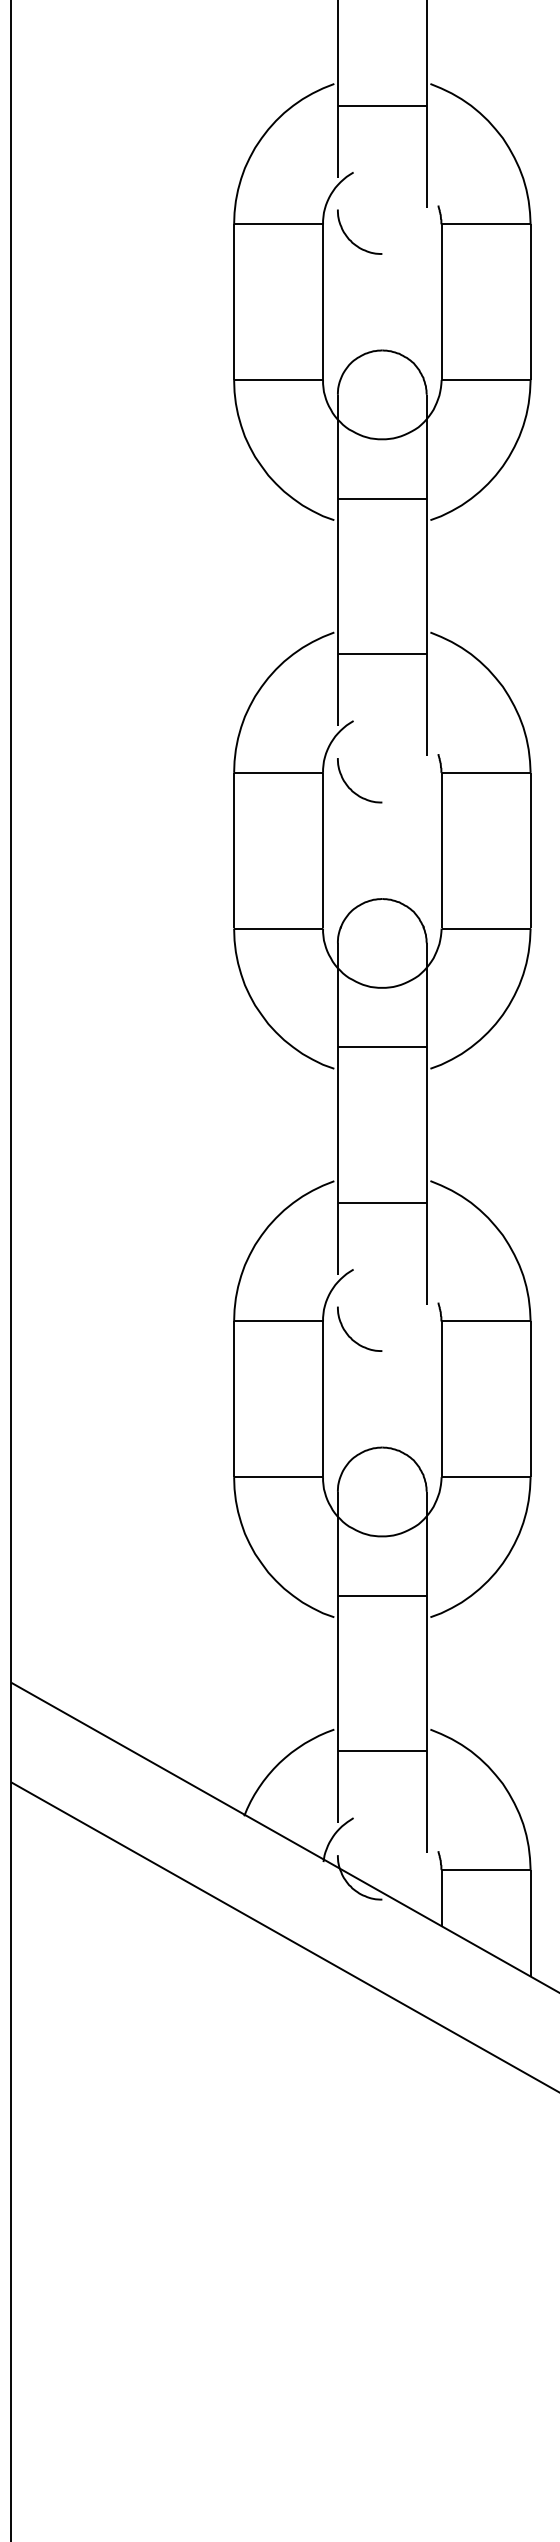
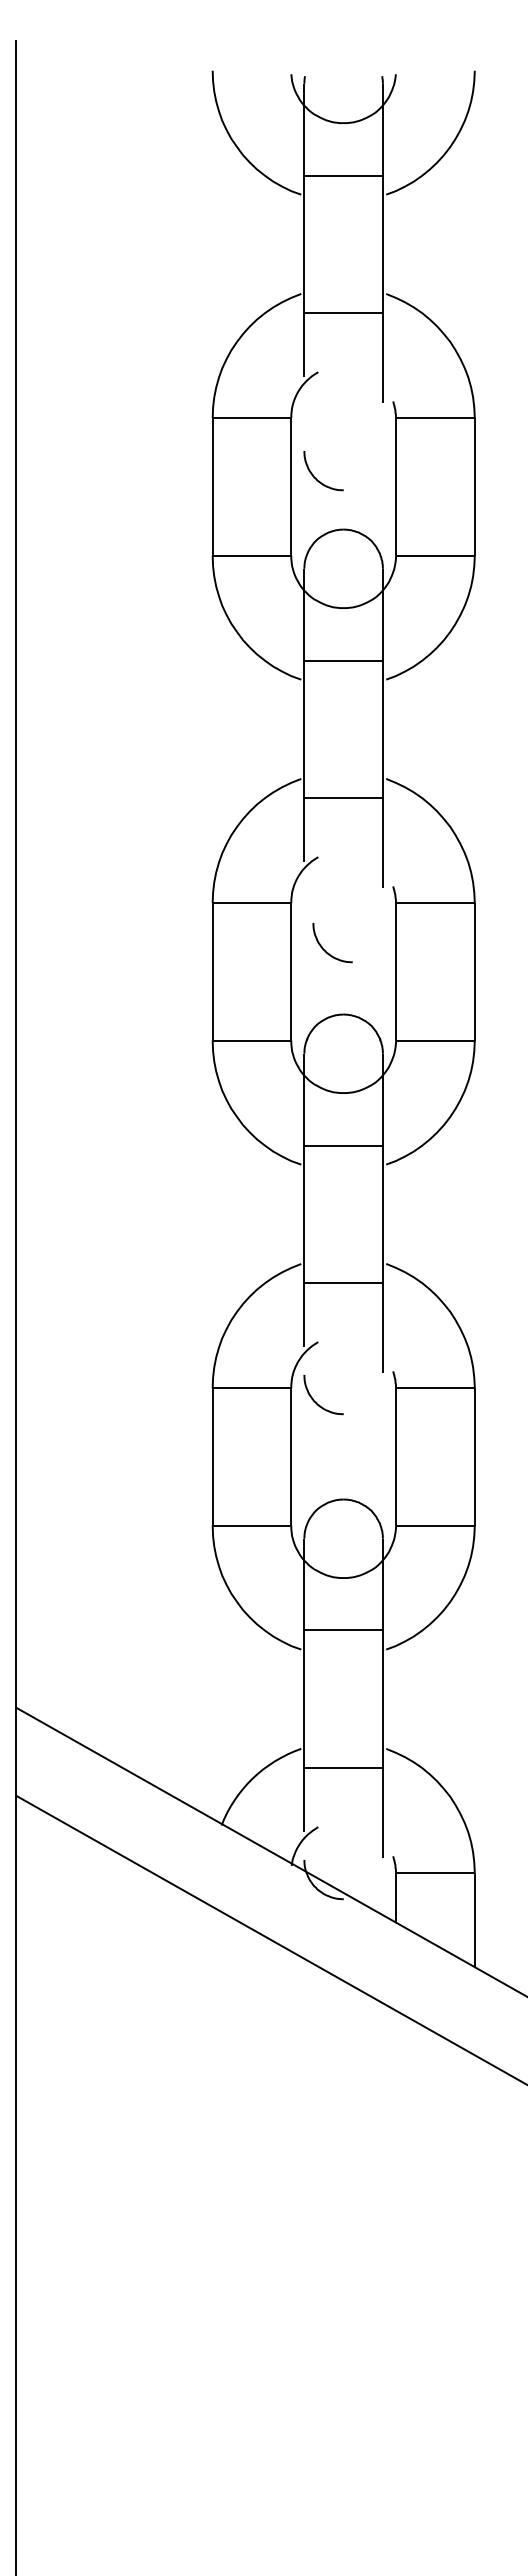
curve: (351, 239) -> (316, 477), moved
curve: (351, 788) -> (325, 949), moved

